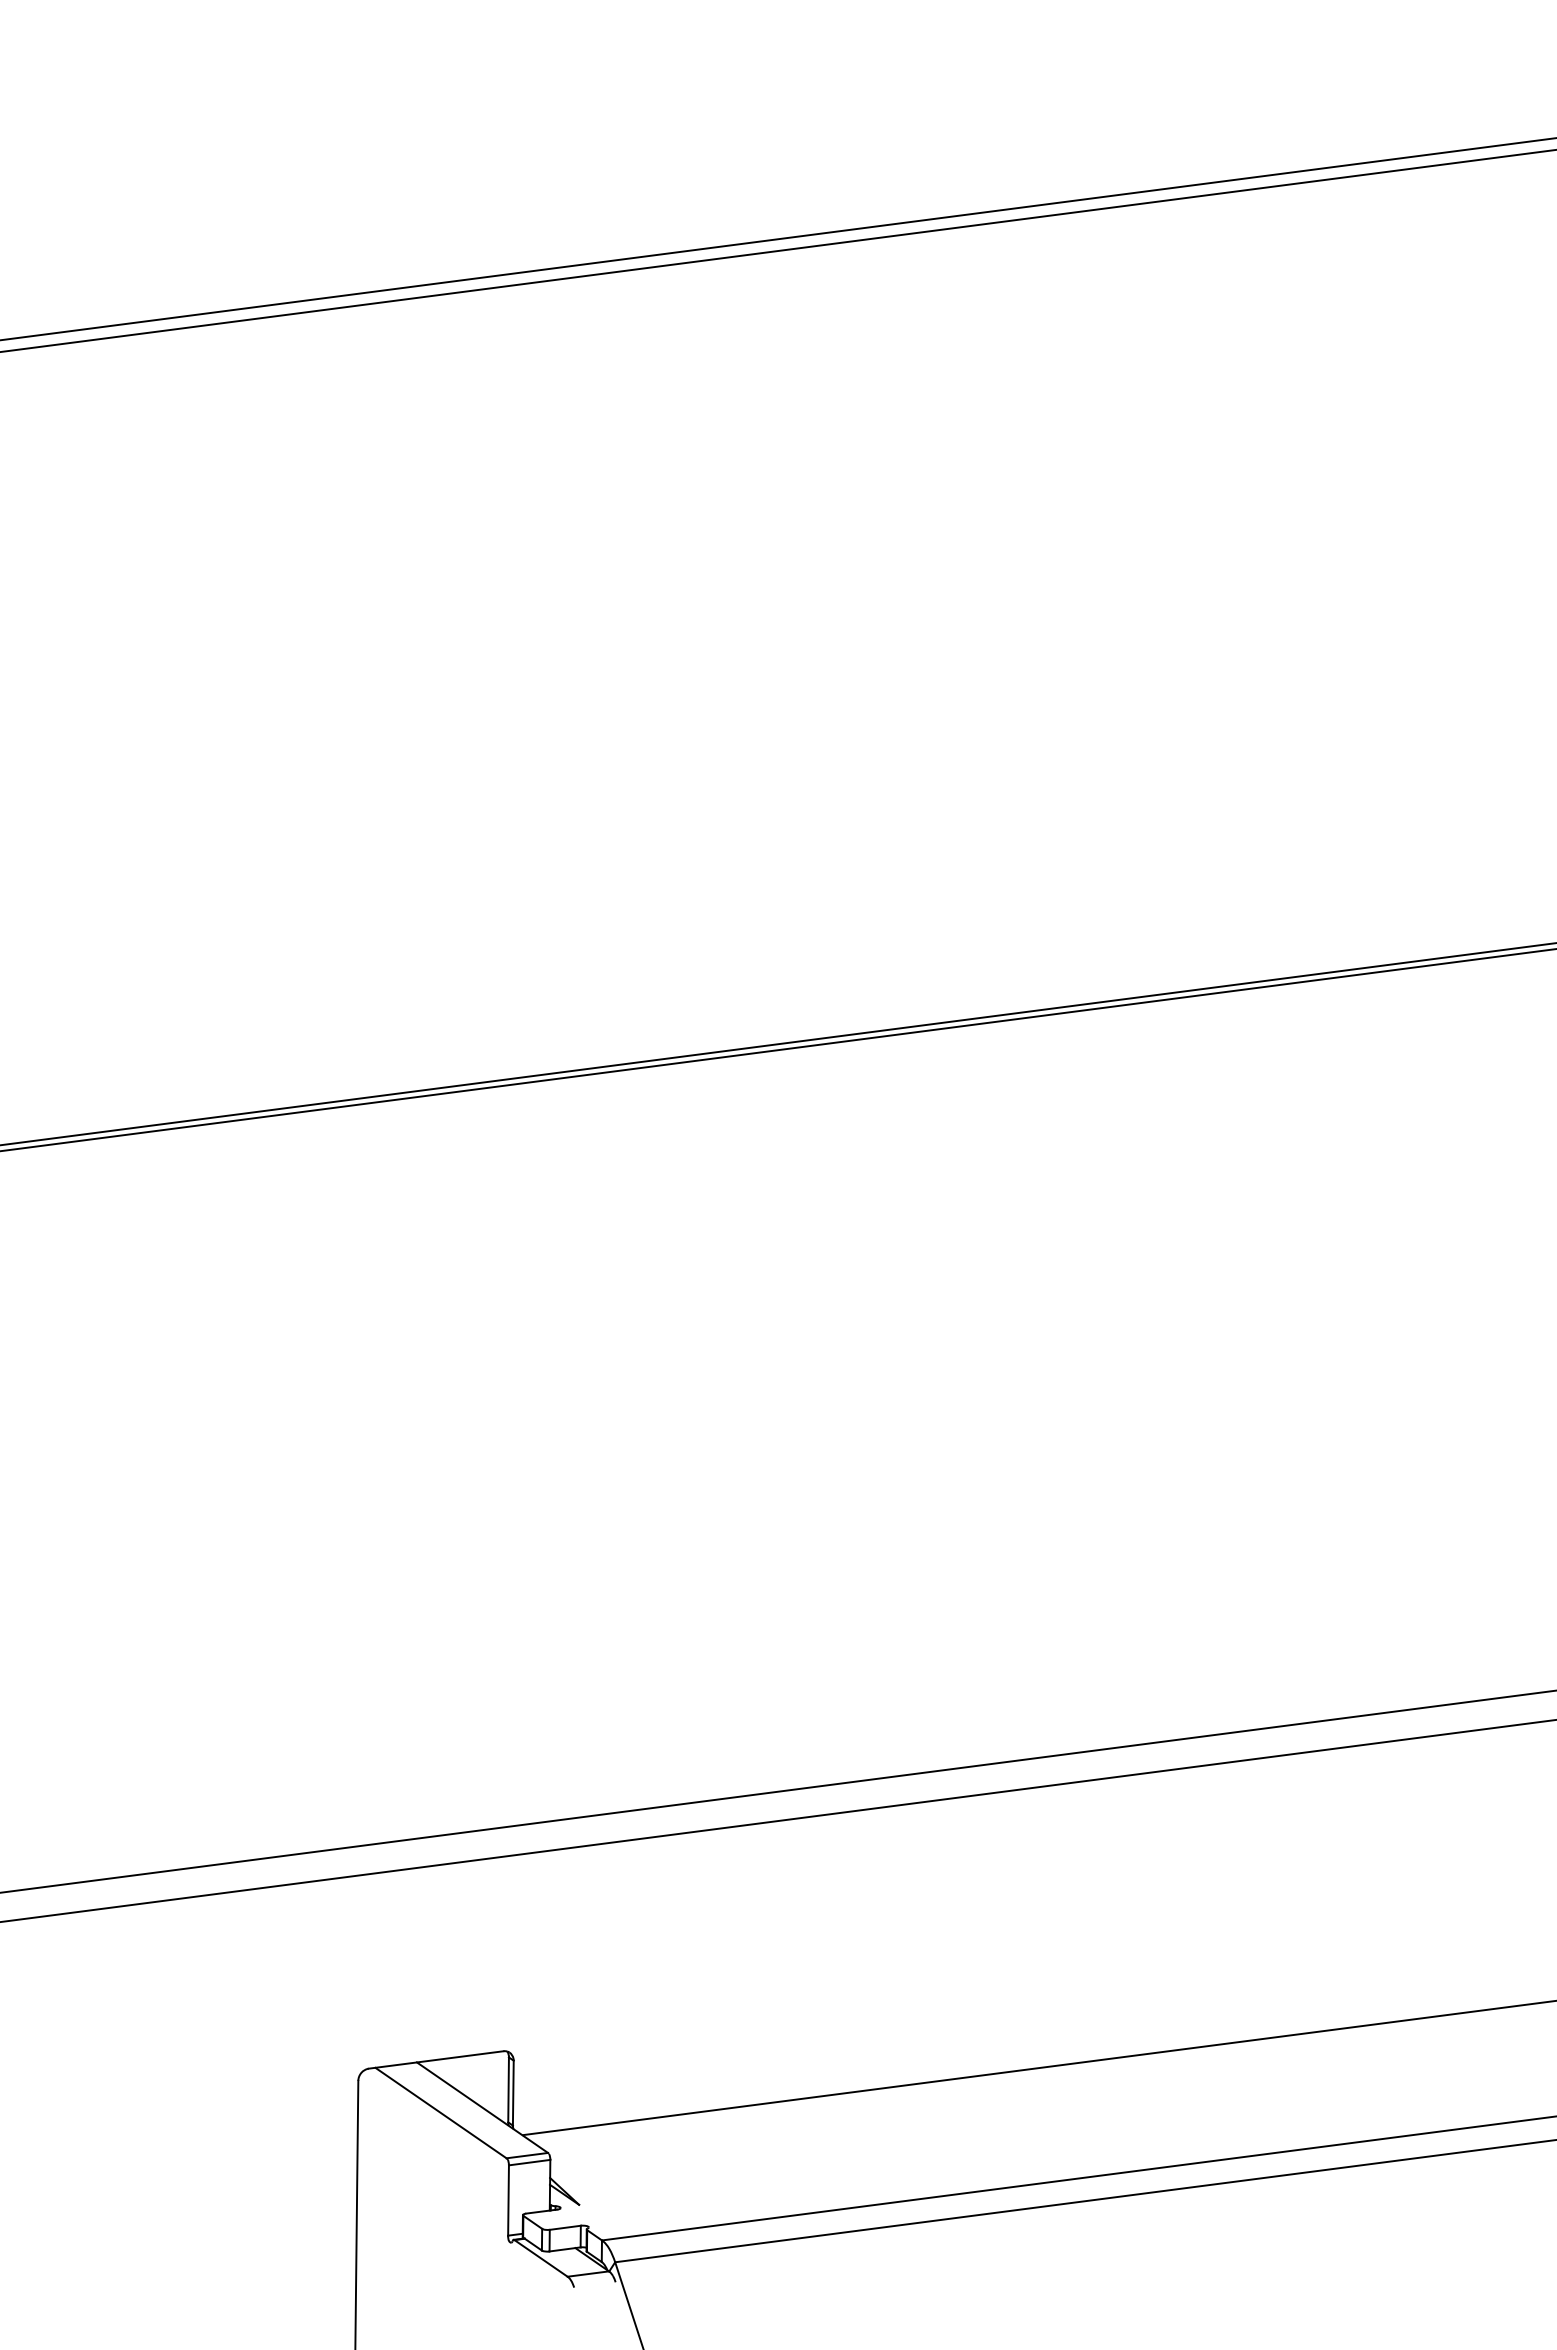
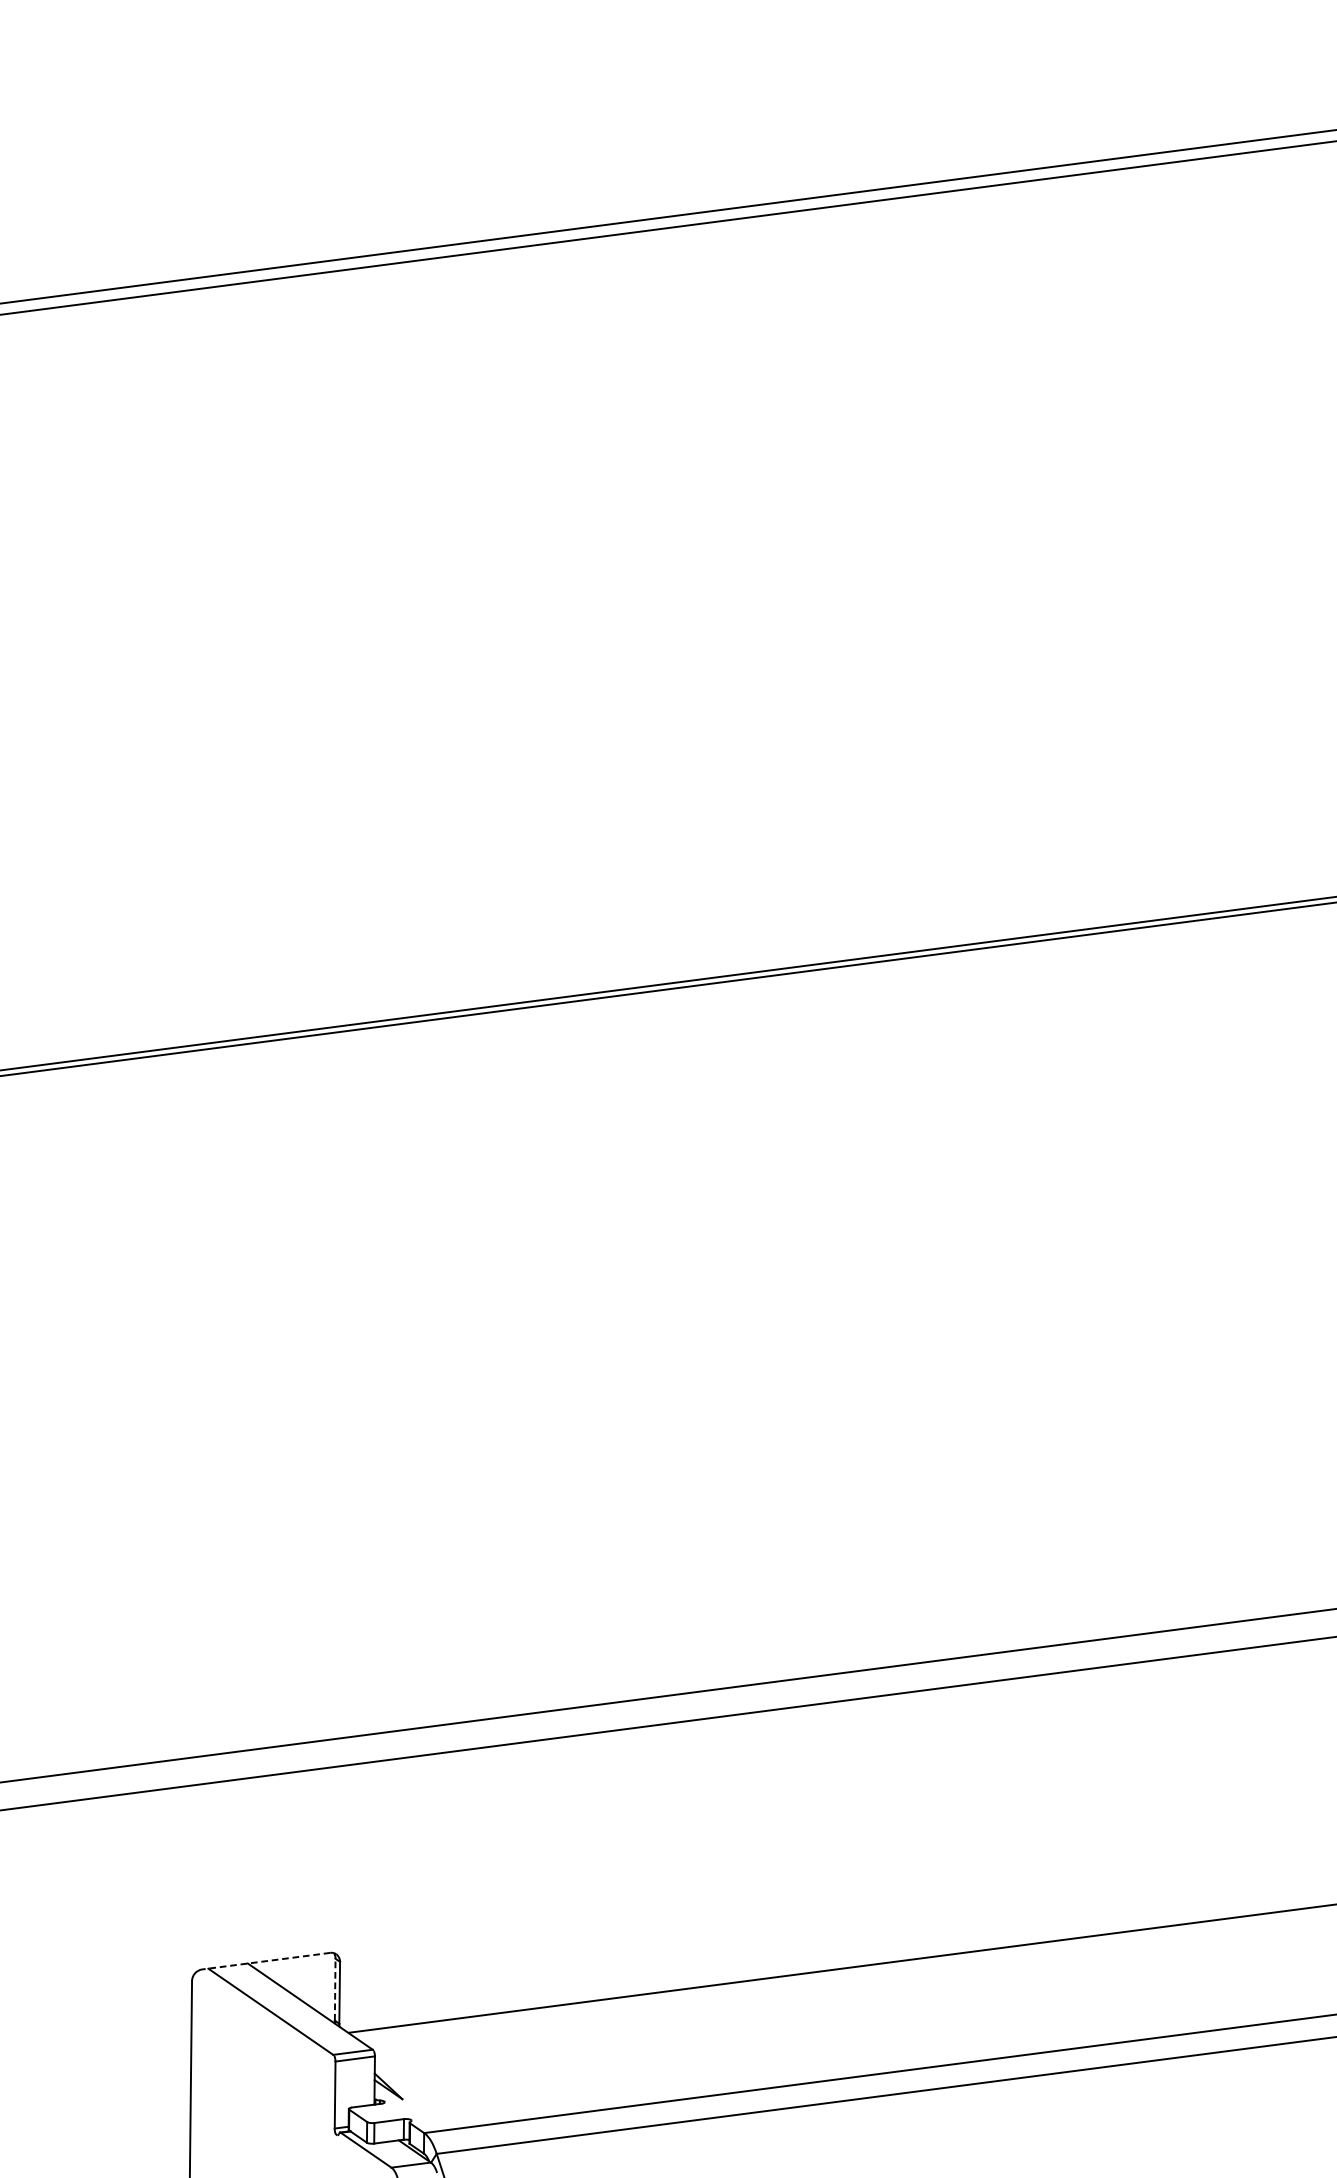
line: (436, 2059) -> (266, 1960), solid -> dashed
line: (508, 2089) -> (335, 1989), solid -> dashed

